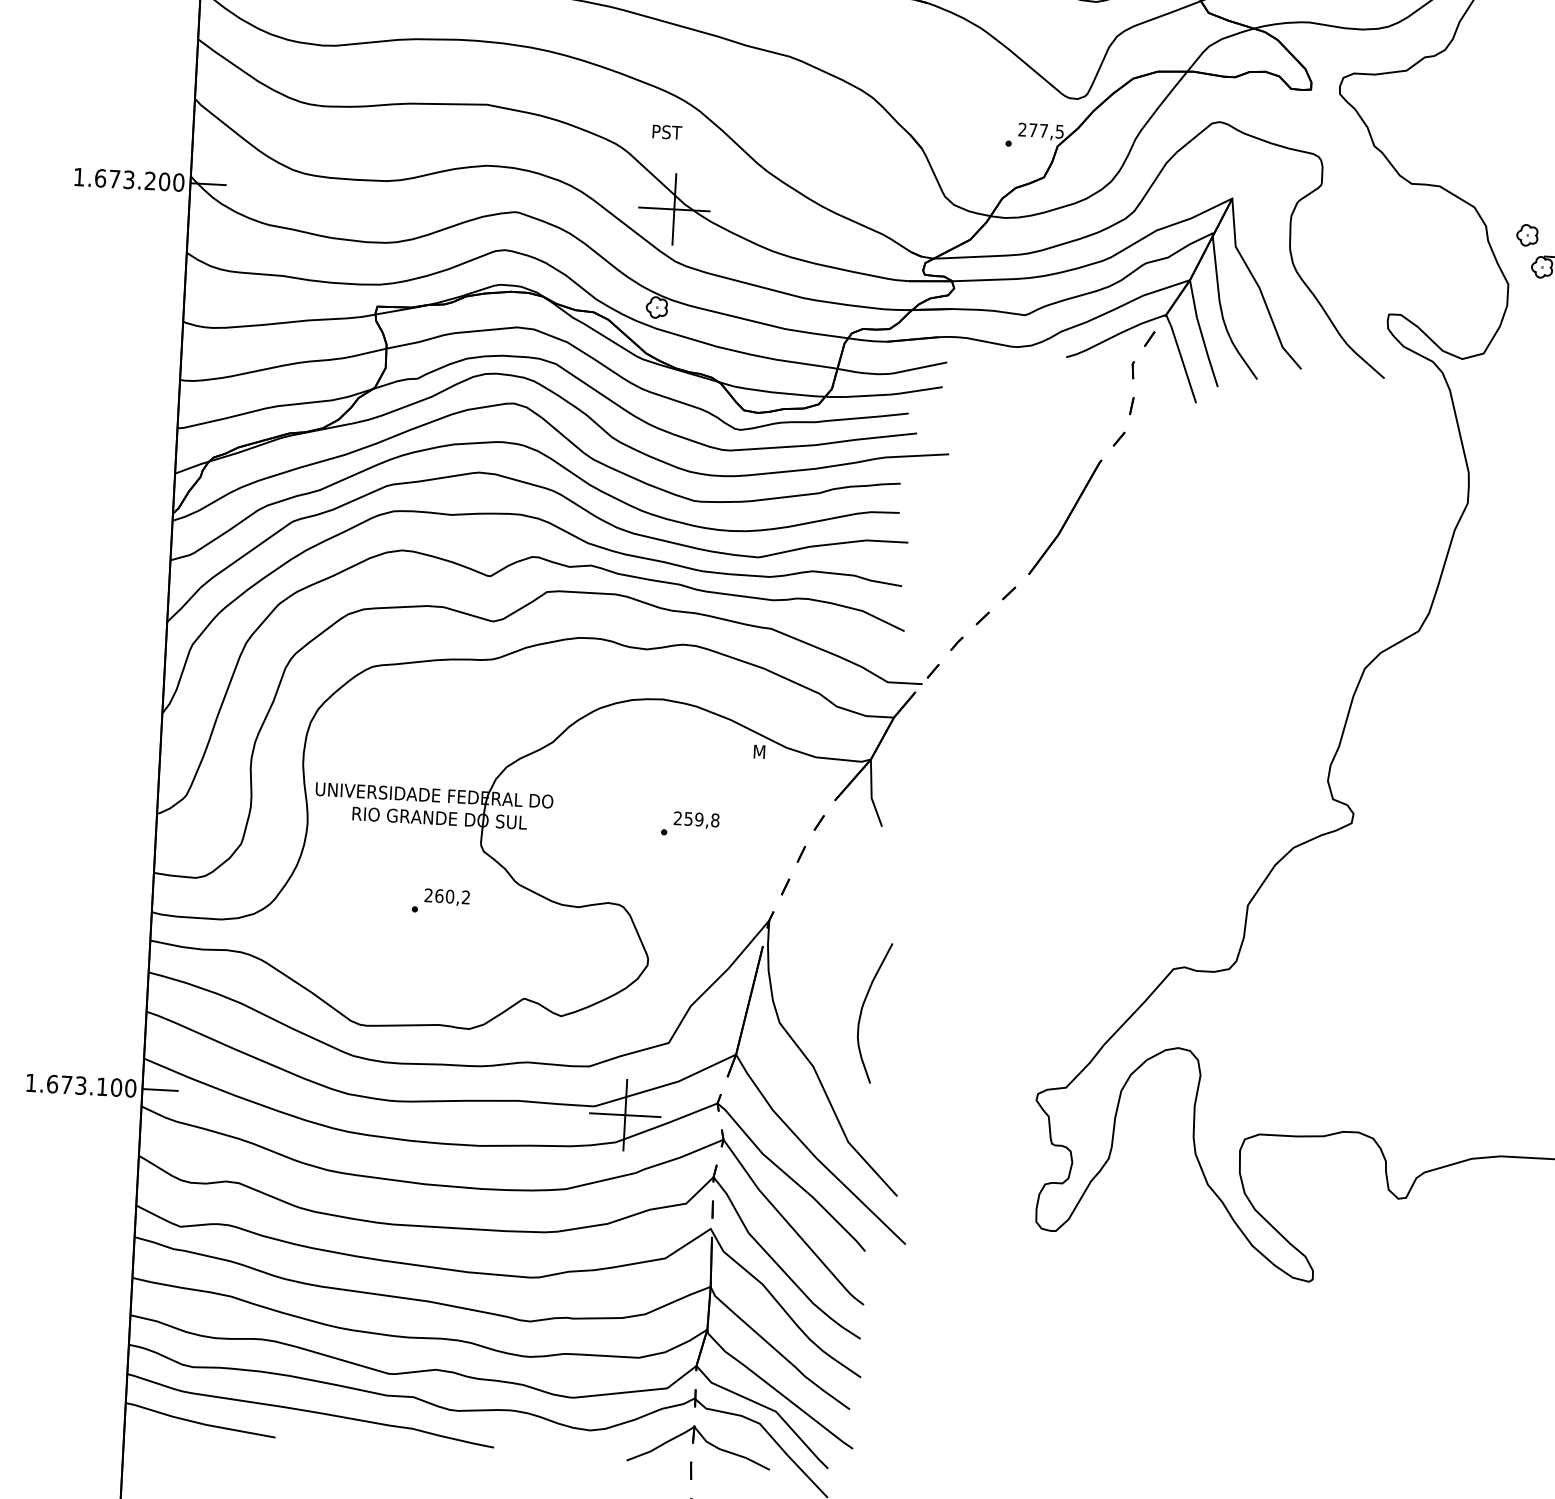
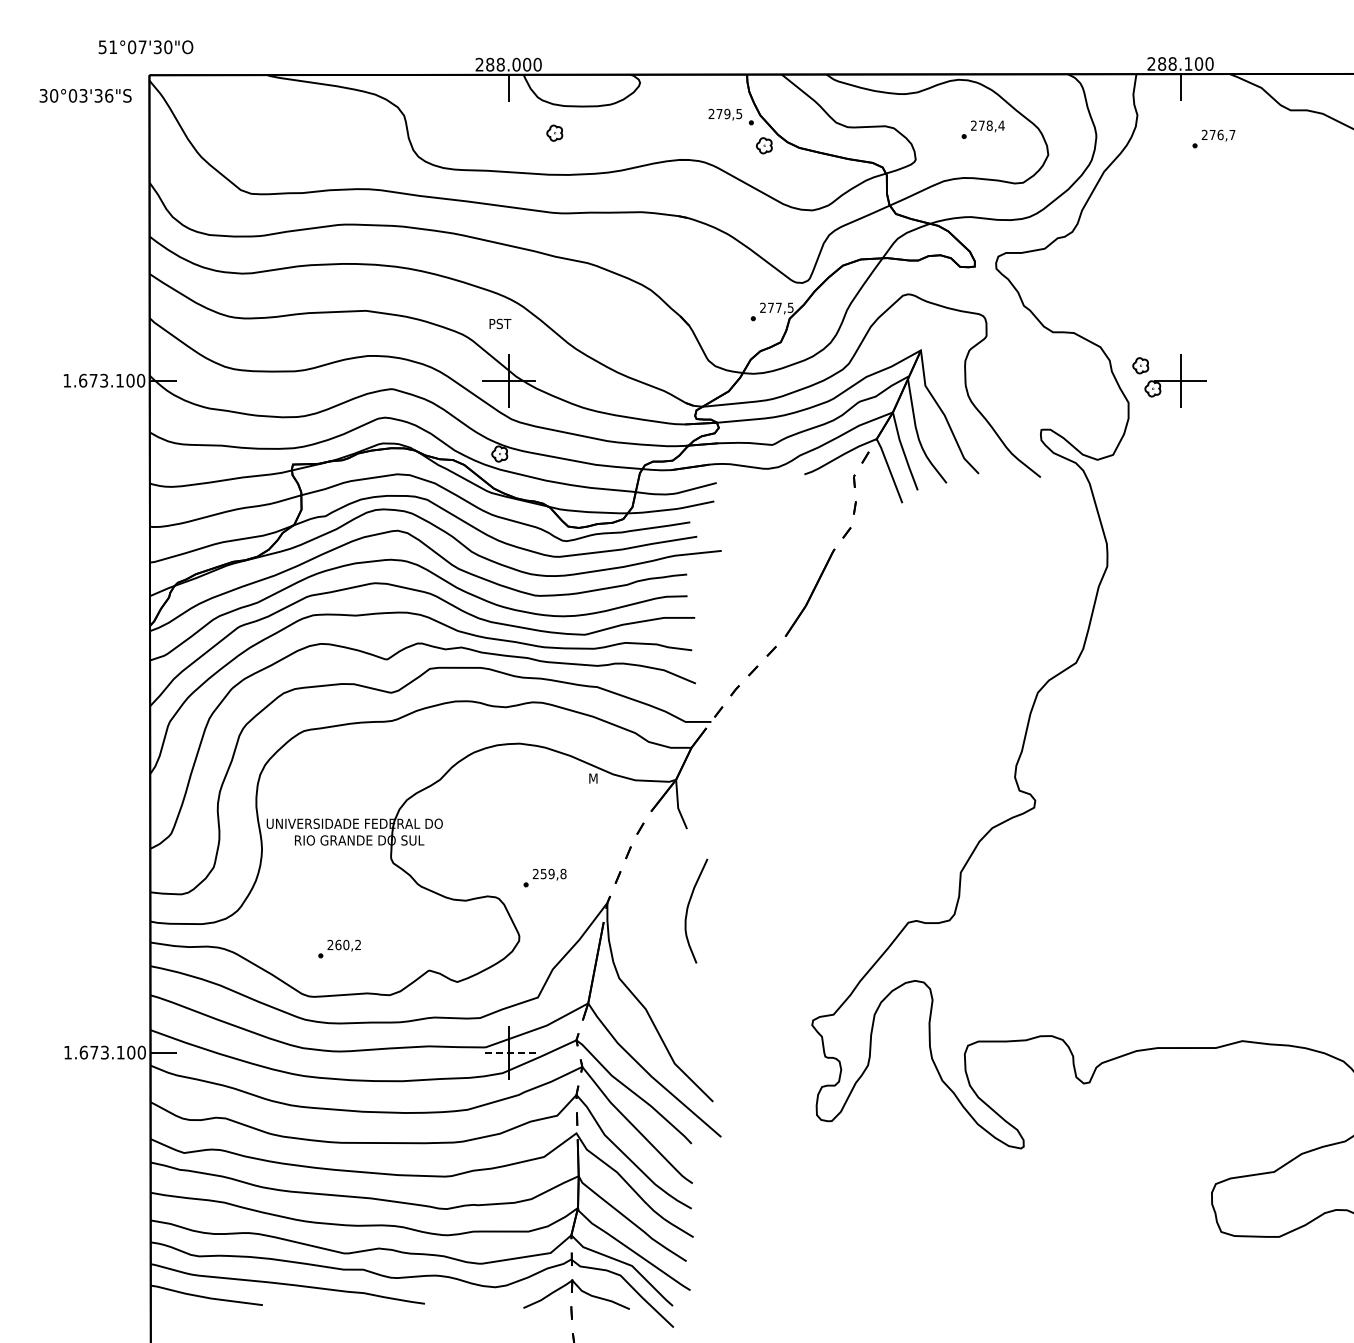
text: (149, 180) -> (119, 380), 1.673.200 -> 1.673.100
part: (689, 823) -> (544, 877), moved
part: (440, 900) -> (339, 948), moved
curve: (863, 1010) -> (688, 909), moved
line: (625, 1114) -> (508, 1052), solid -> dashed

